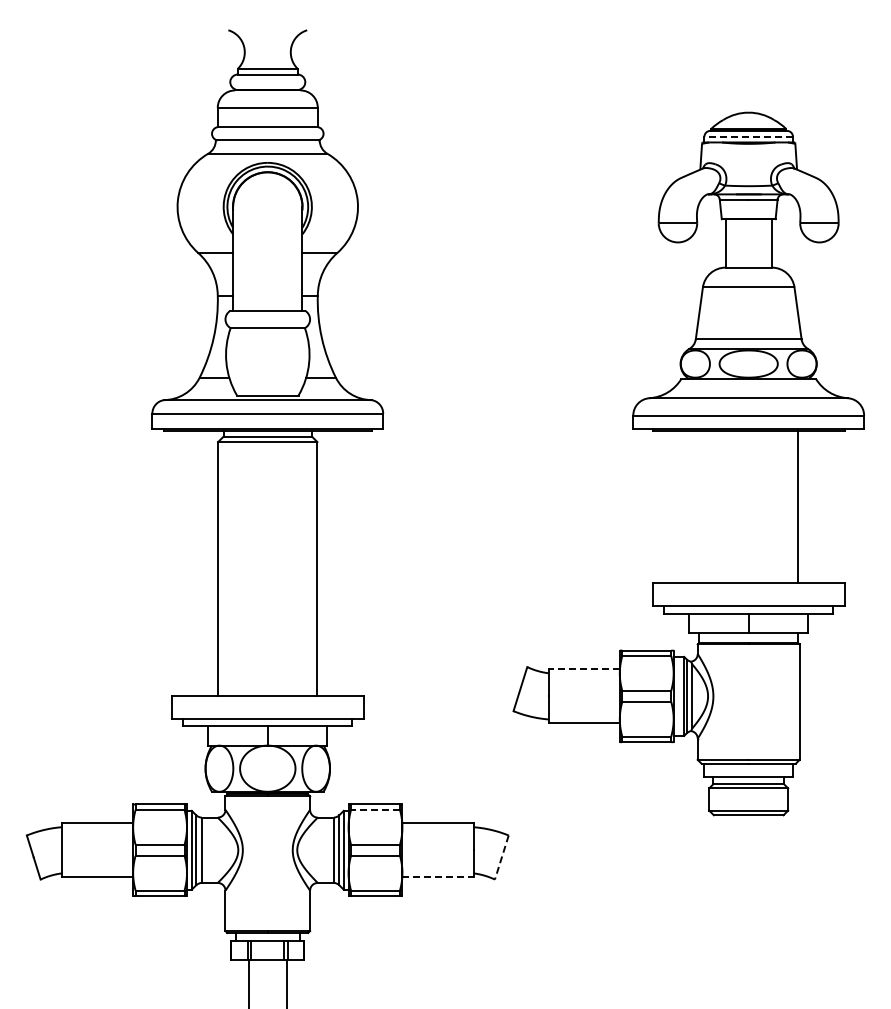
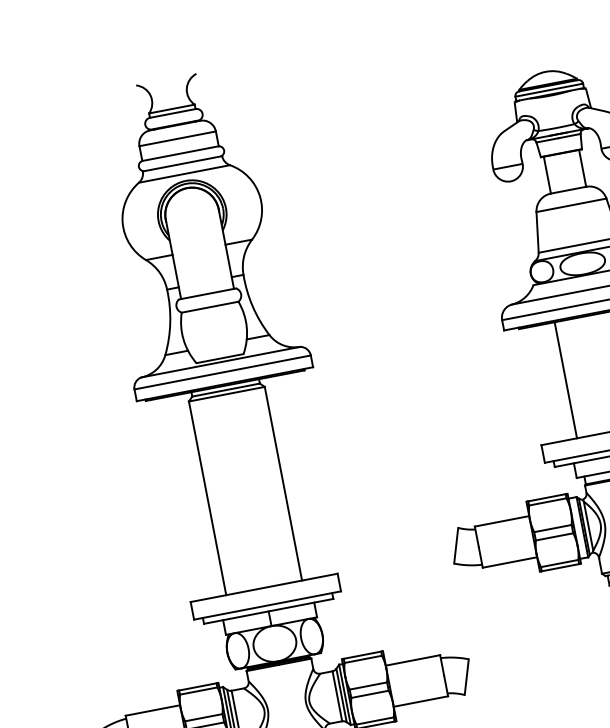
line: (748, 136) -> (549, 90), dashed -> solid
line: (699, 506) -> (566, 379), added
line: (584, 669) -> (502, 521), dashed -> solid
line: (375, 809) -> (363, 659), dashed -> solid
line: (501, 857) -> (466, 677), dashed -> solid
line: (438, 877) -> (421, 701), dashed -> solid

